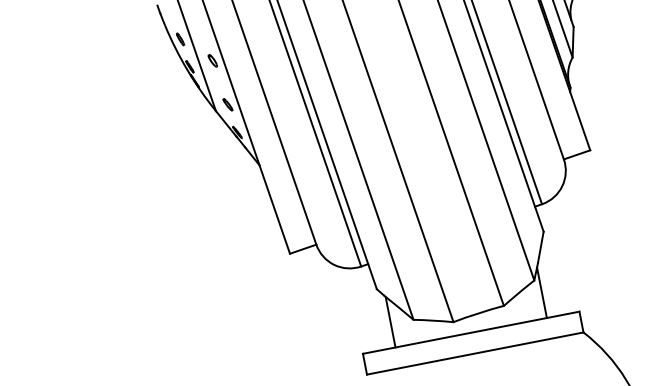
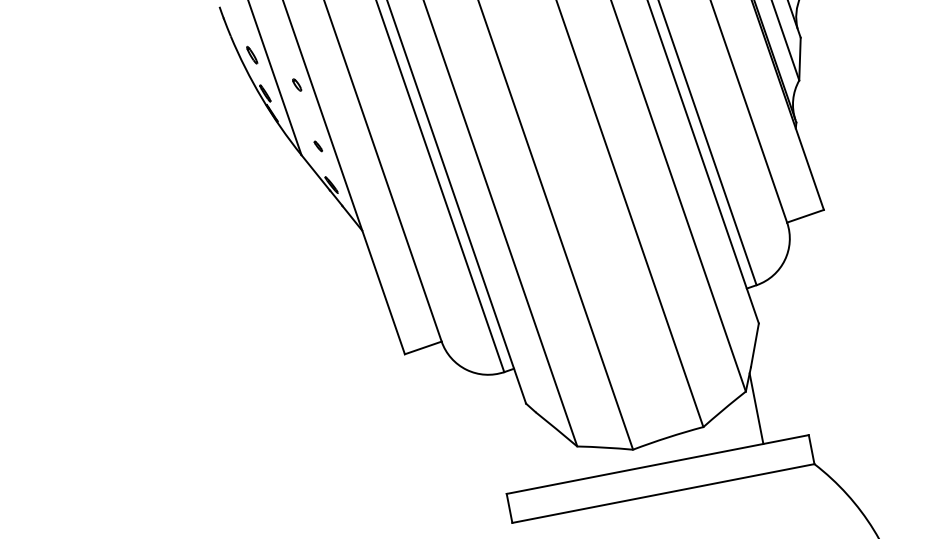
part: (212, 60) -> (296, 84), size x0.7
part: (228, 104) -> (318, 146), size x0.6
line: (390, 321) -> (545, 449), removed

